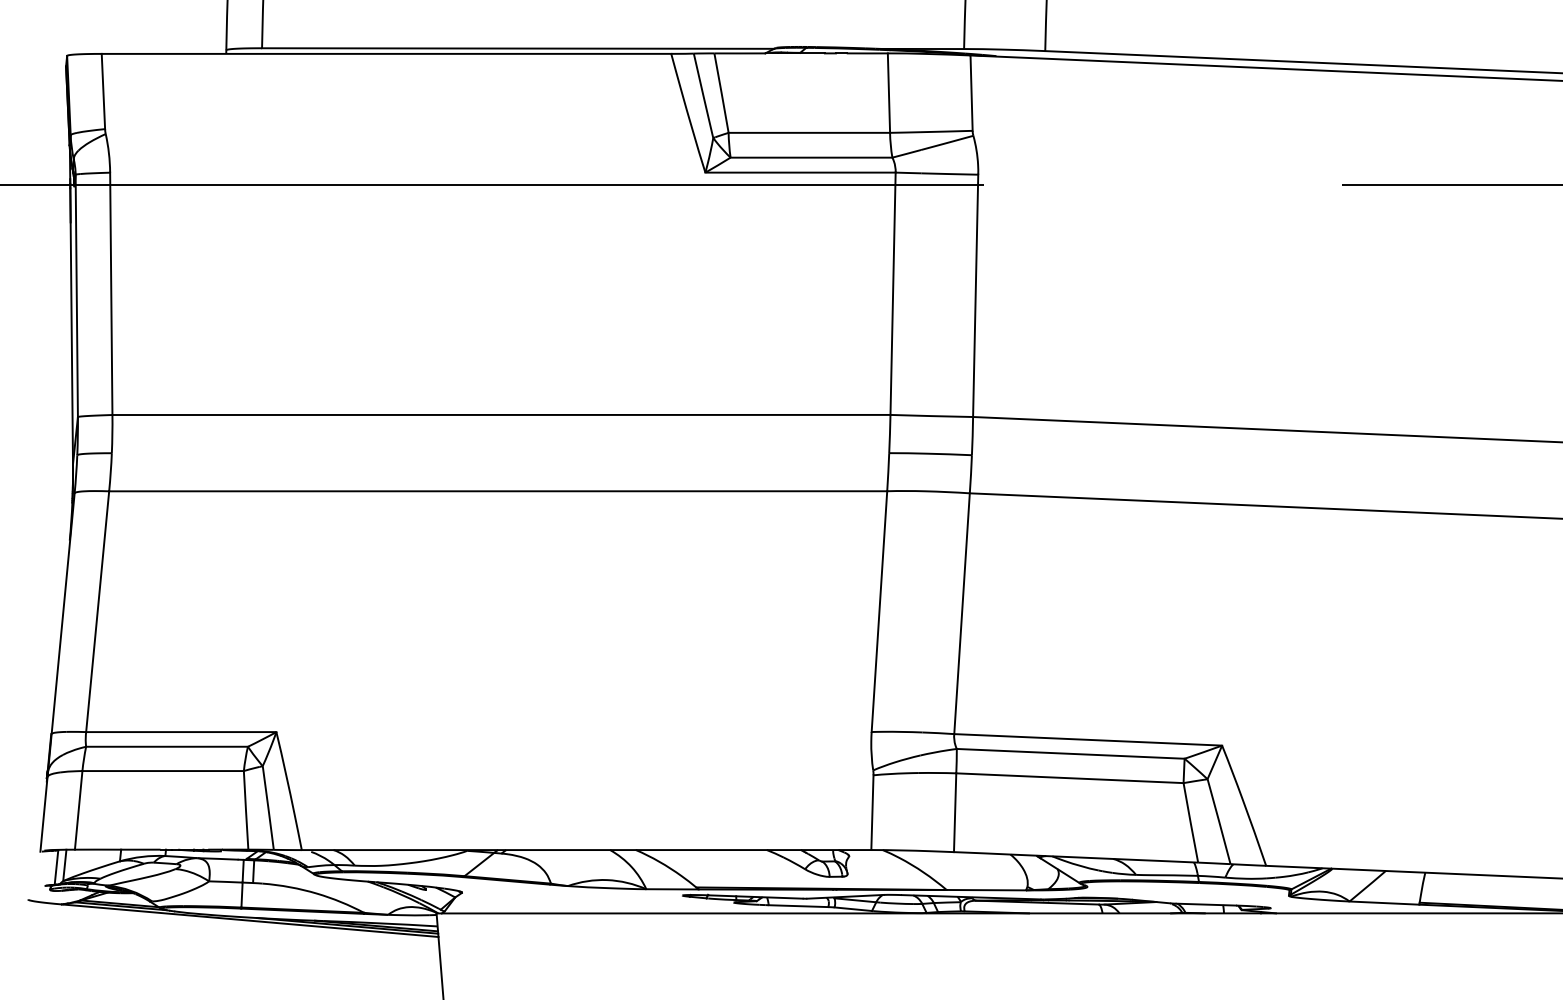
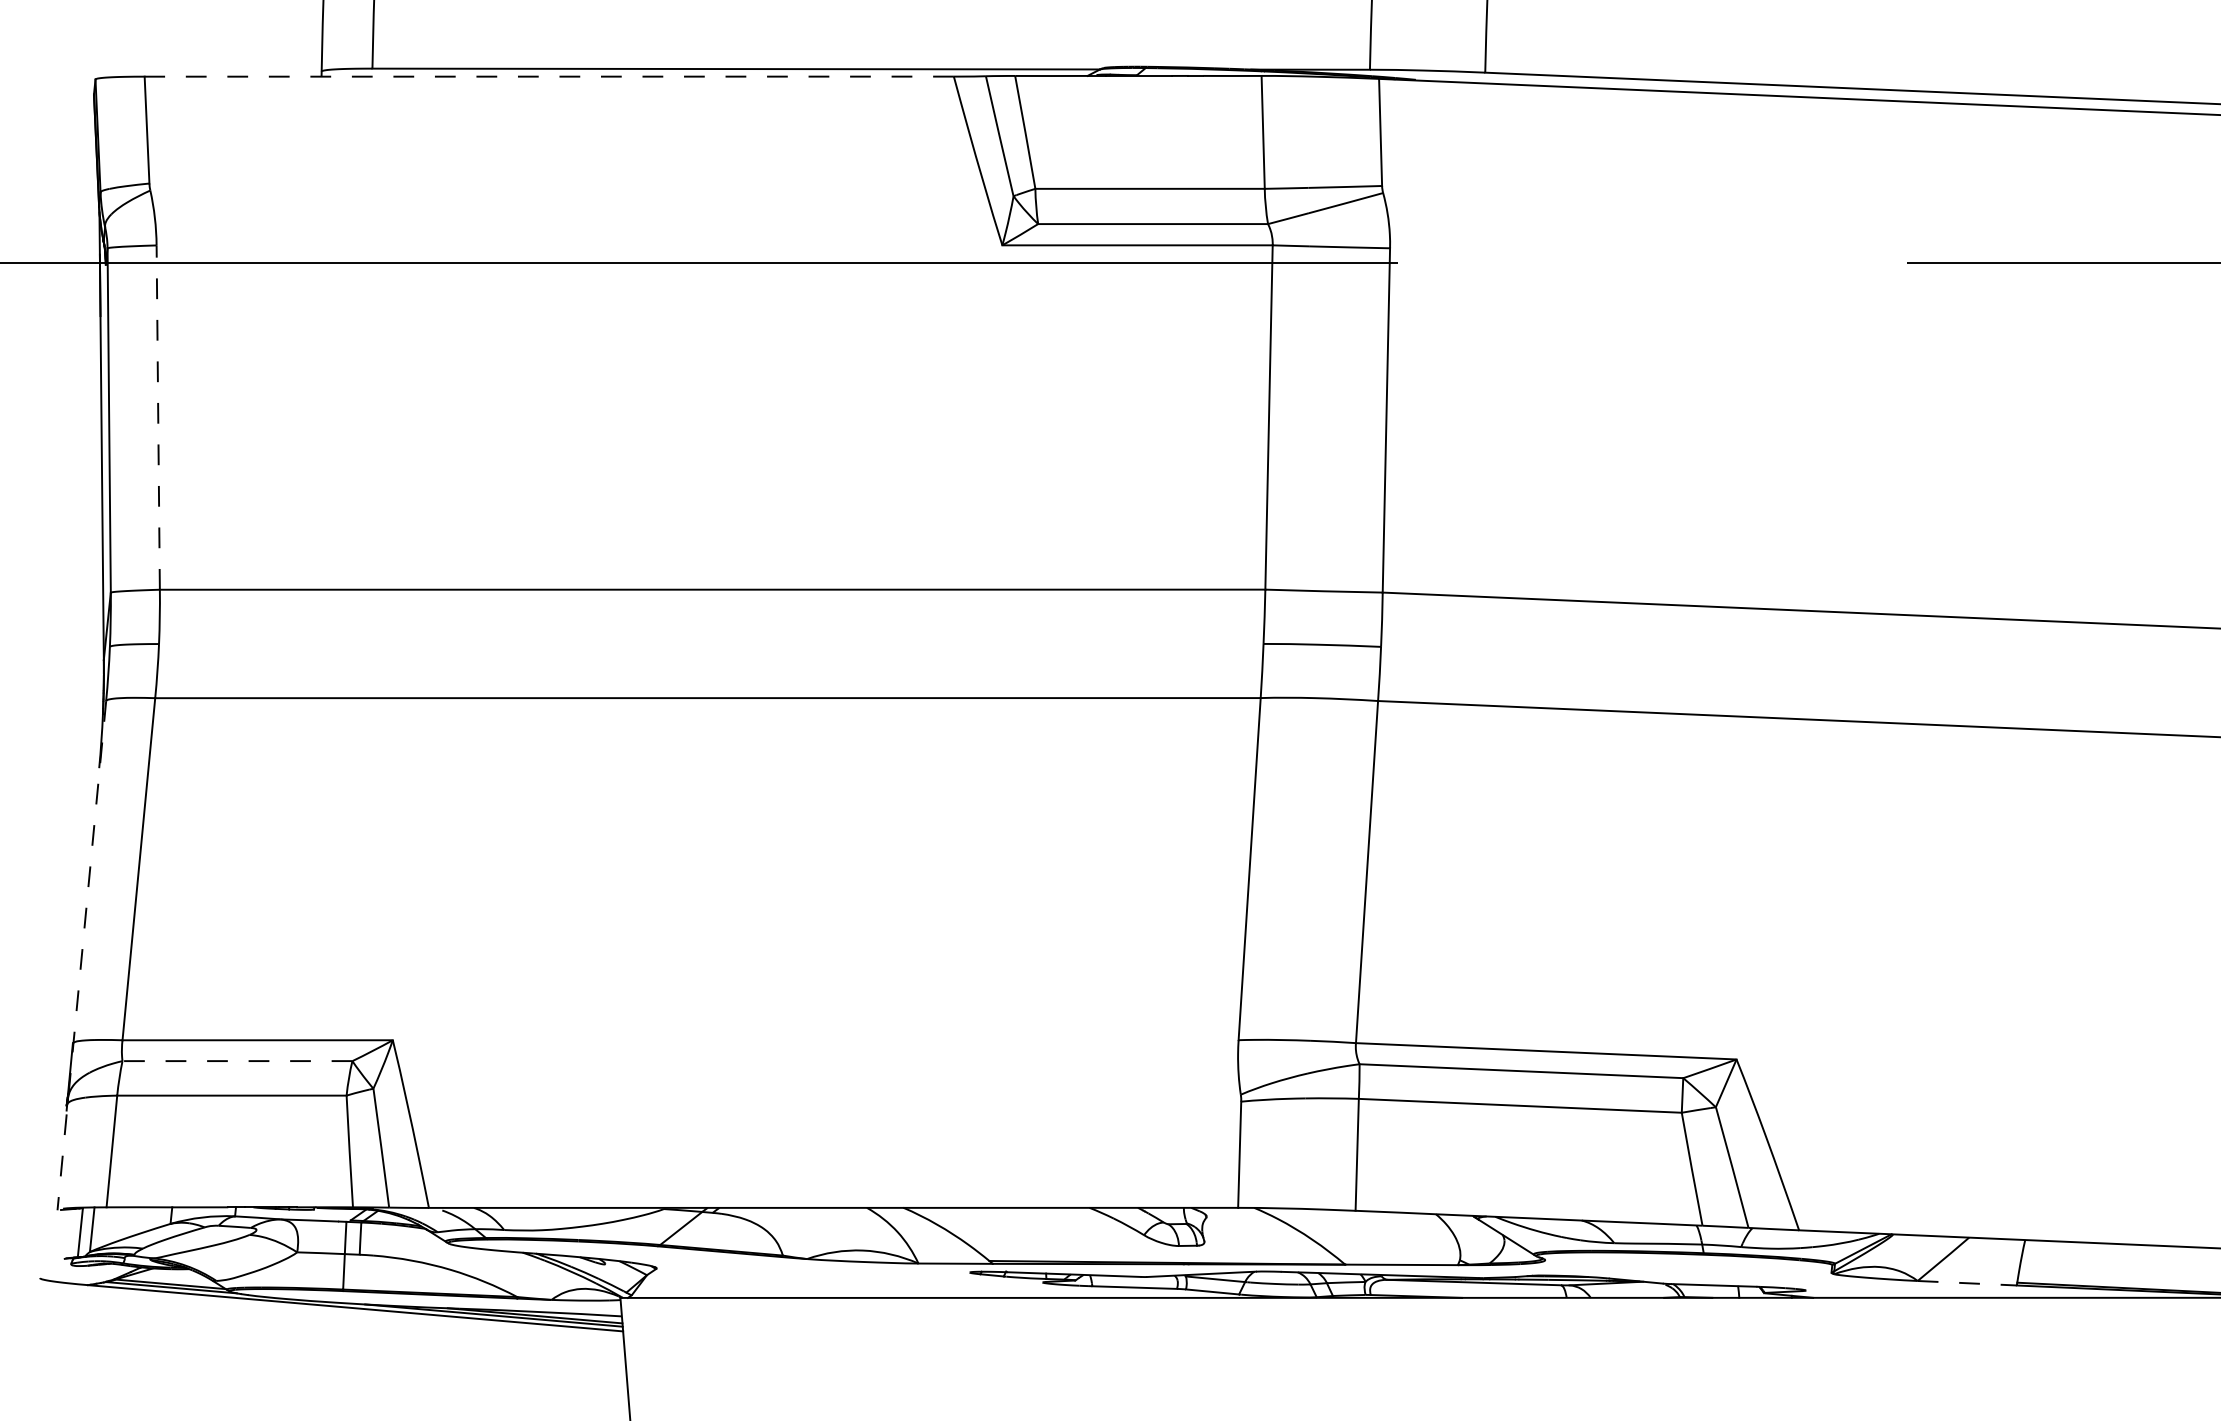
line: (386, 53) -> (549, 76), solid -> dashed
line: (111, 293) -> (158, 417), solid -> dashed
line: (57, 672) -> (81, 955), solid -> dashed
line: (167, 747) -> (237, 1061), solid -> dashed
line: (1384, 903) -> (1967, 1283), solid -> dashed

